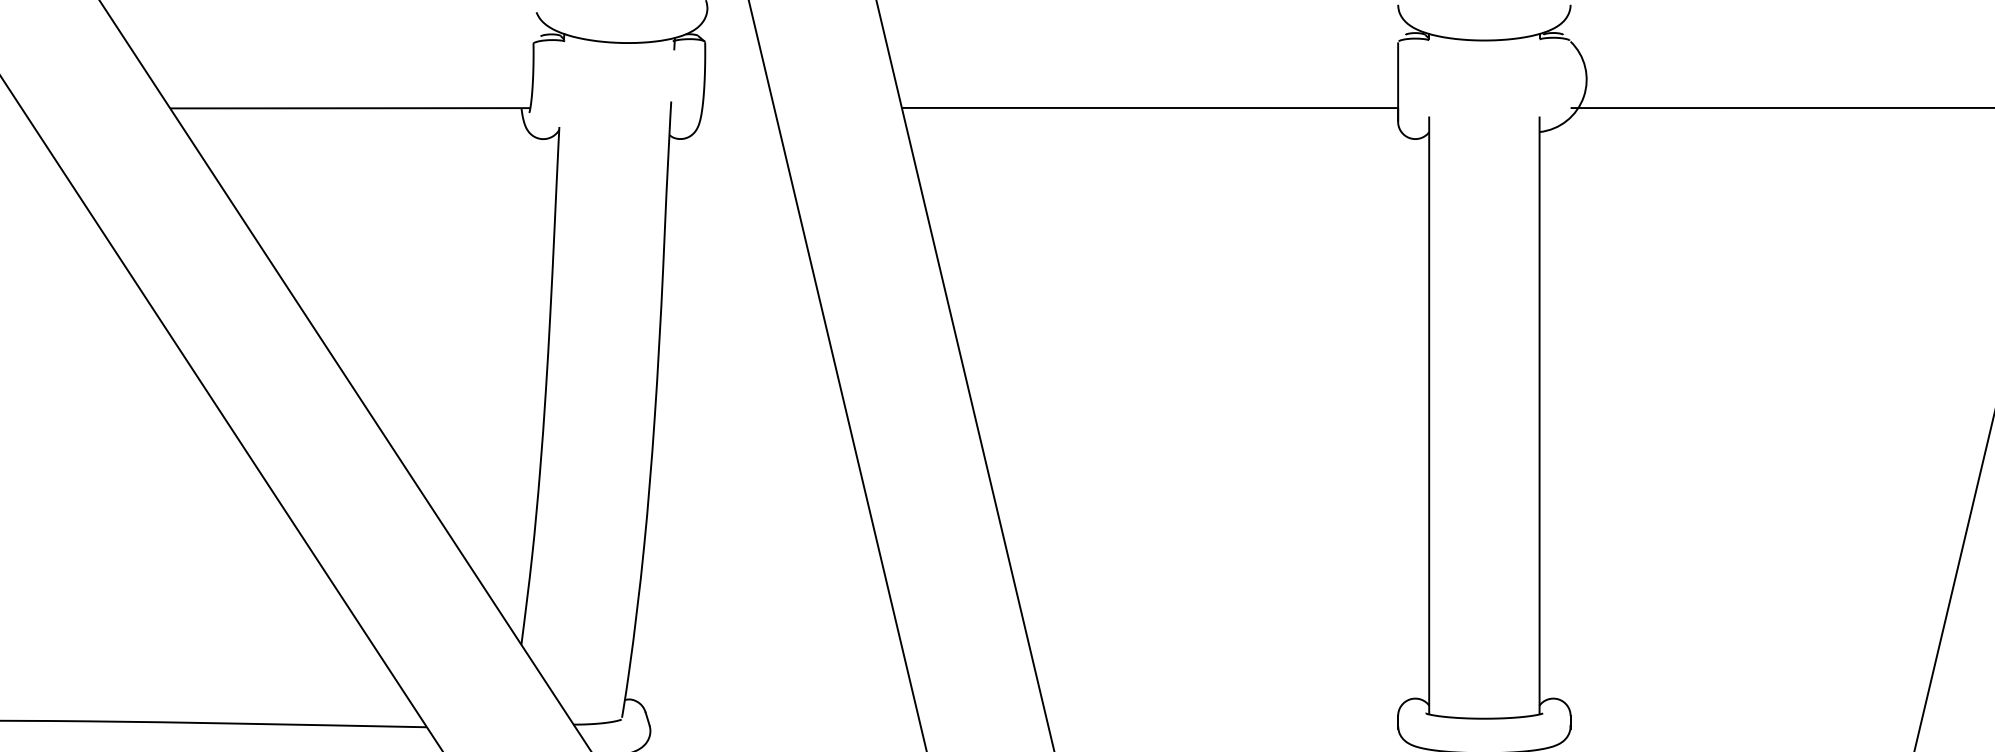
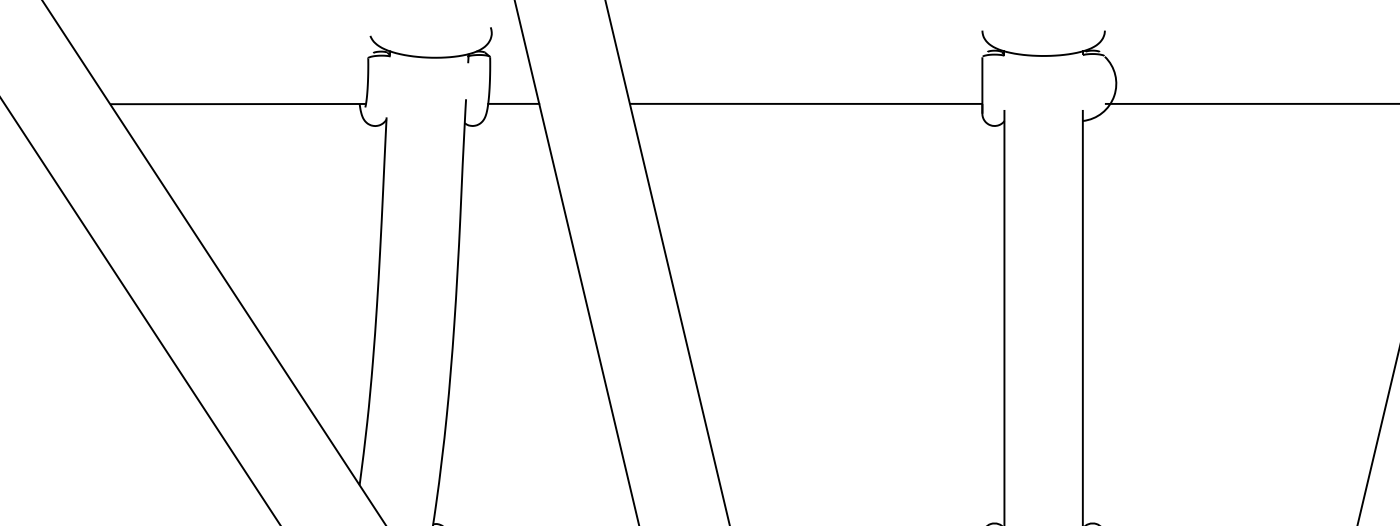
line: (738, 107) -> (513, 103), added

